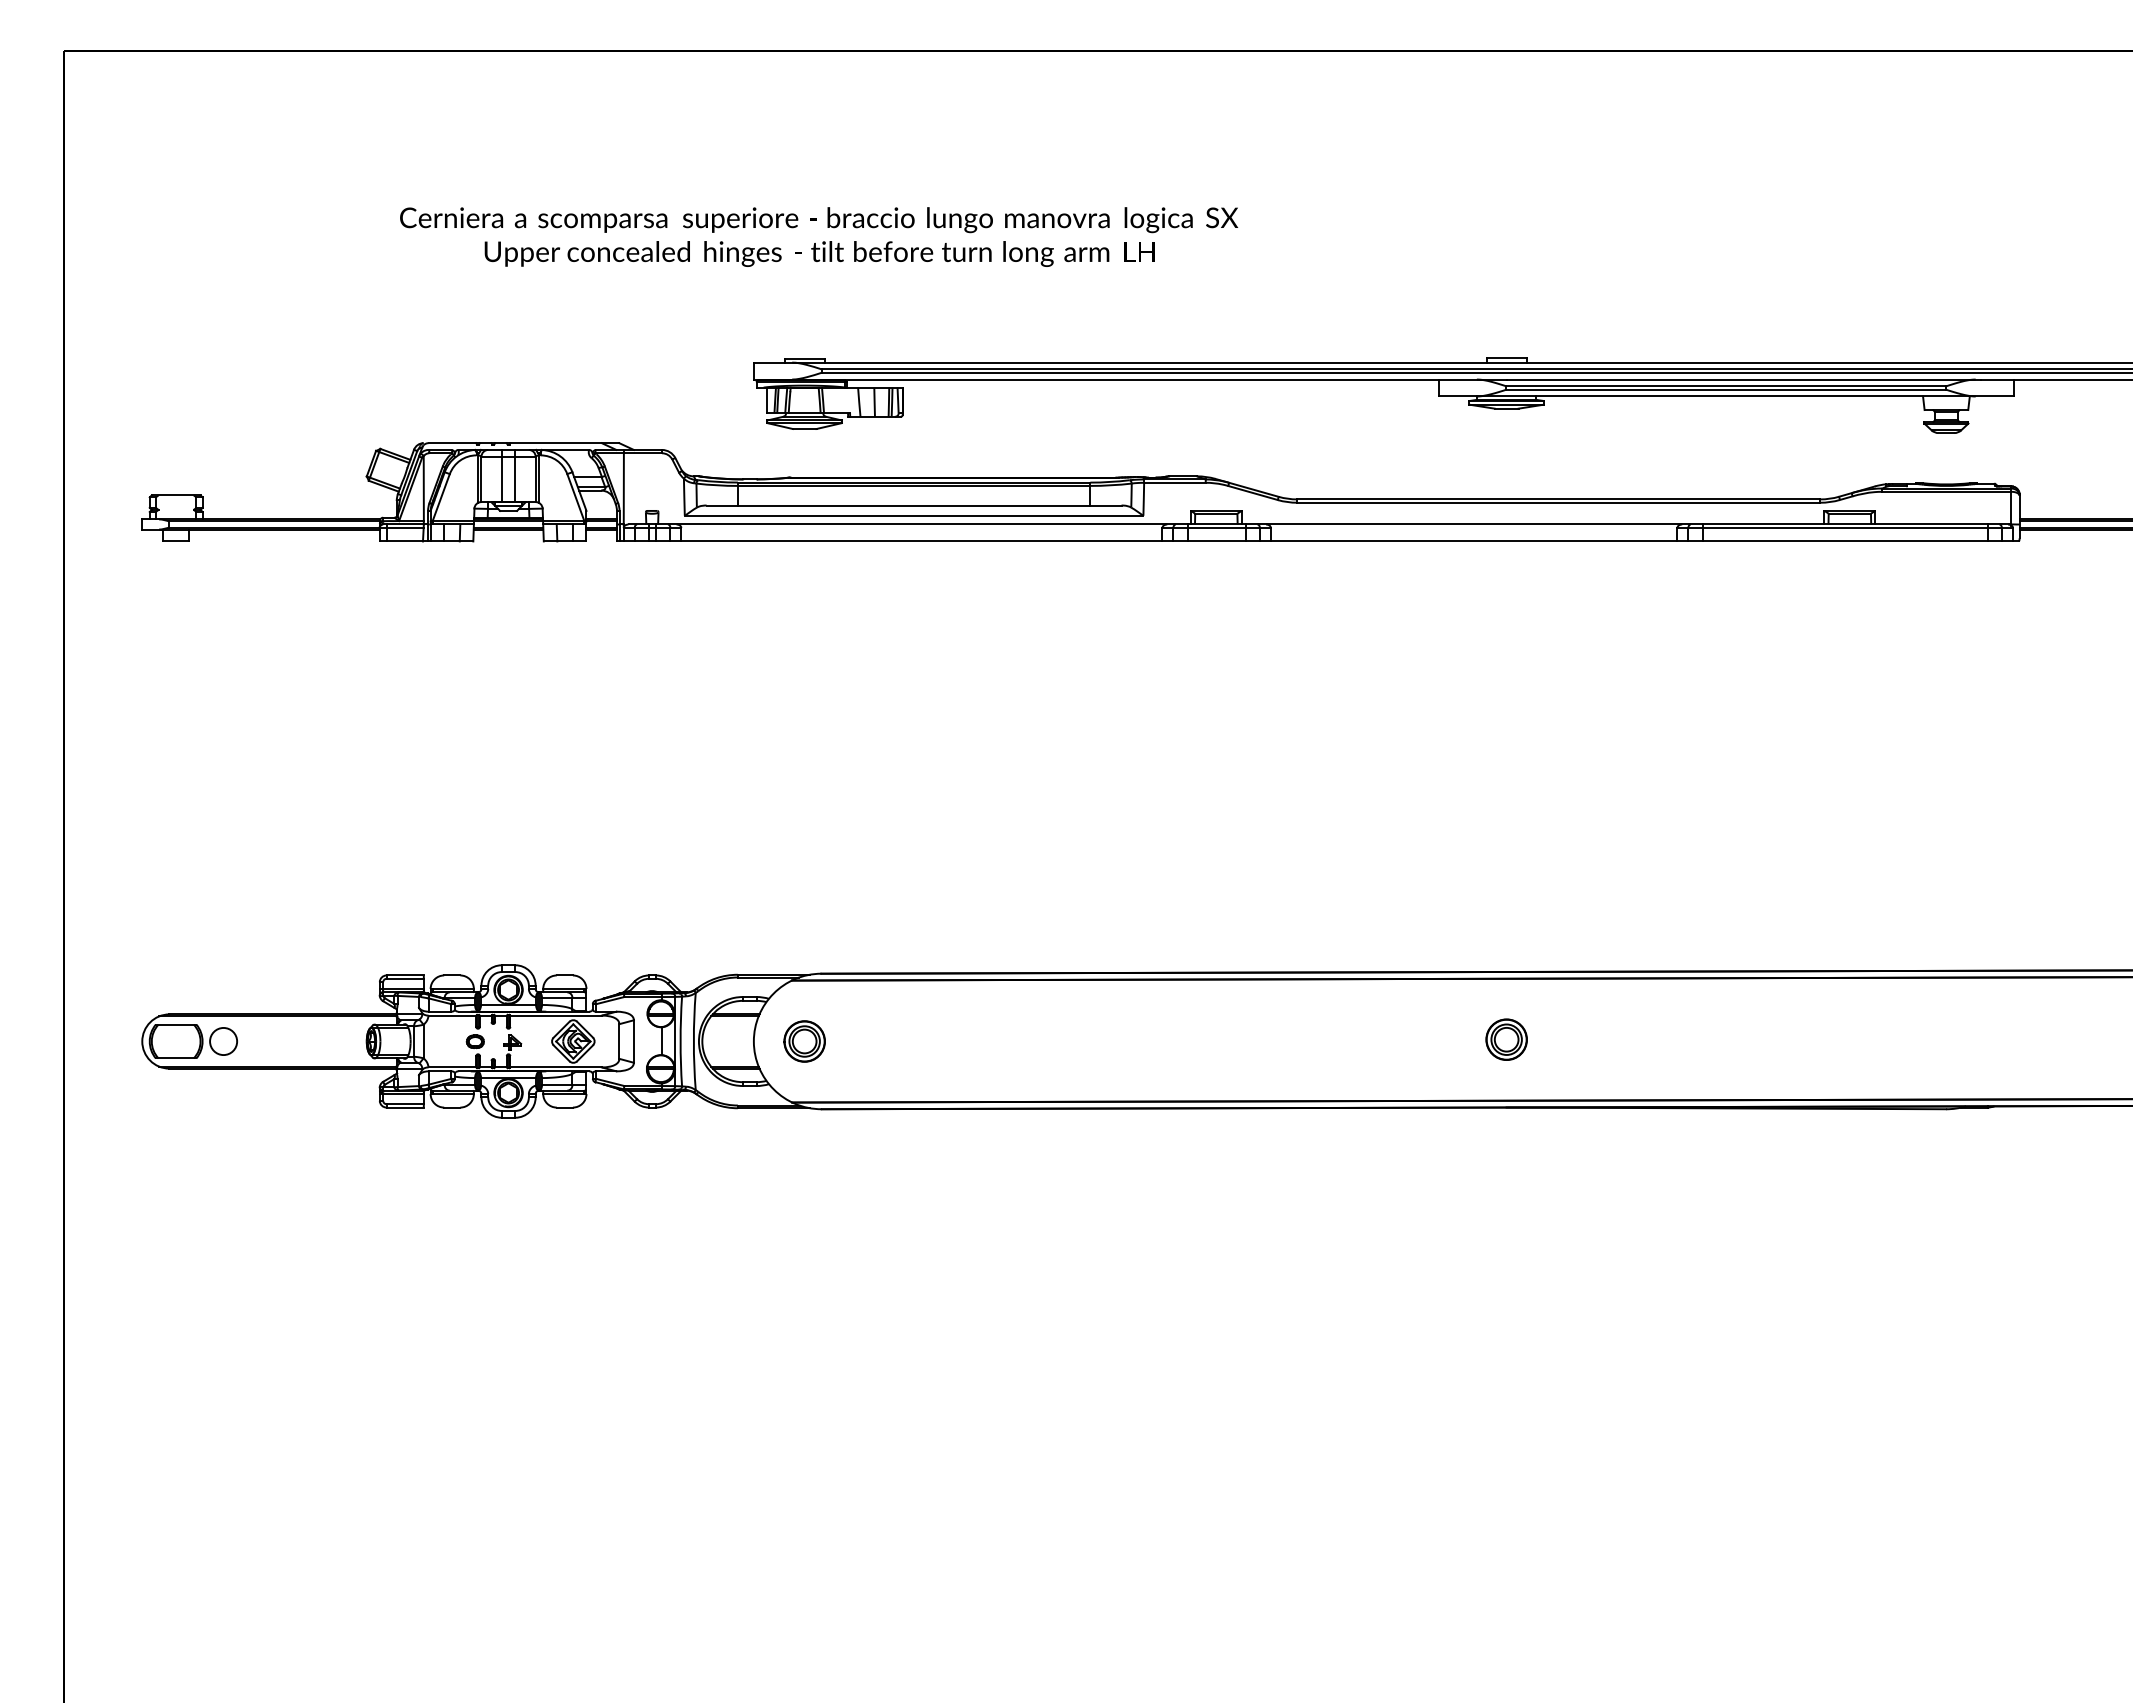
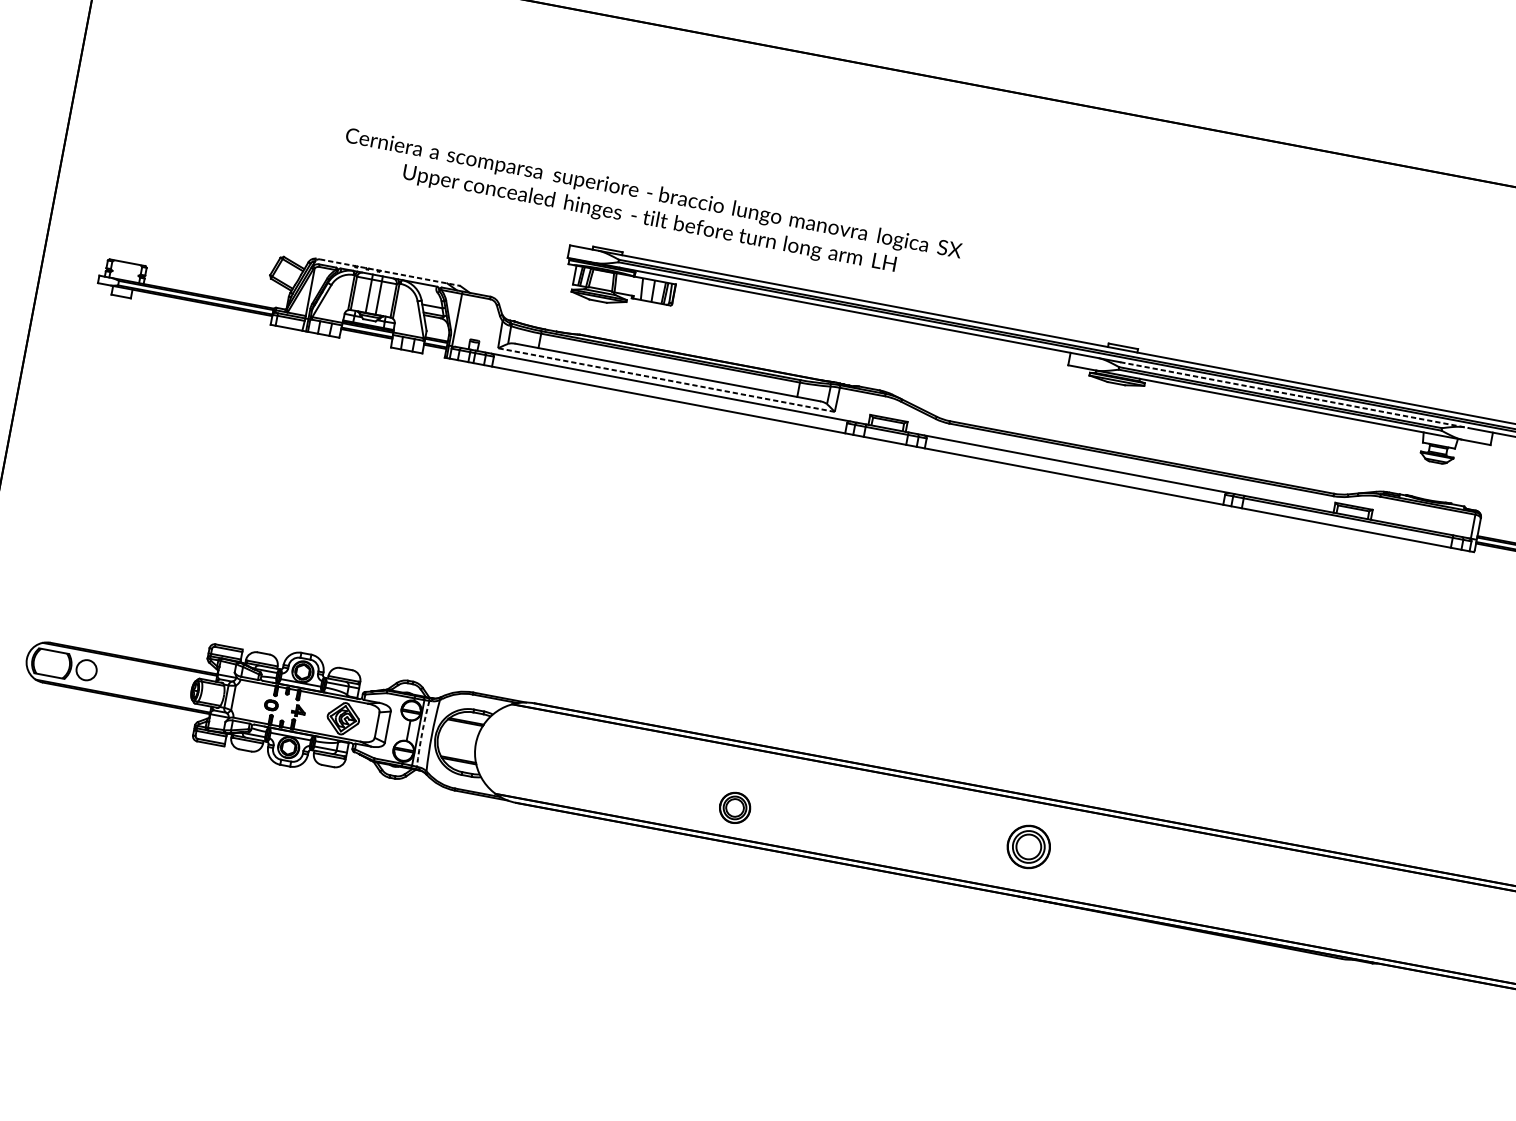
text: (819, 236) -> (651, 206), moved
line: (1744, 379) -> (1294, 395), solid -> dashed
line: (524, 443) -> (390, 272), solid -> dashed
line: (913, 515) -> (666, 379), solid -> dashed
part: (1506, 1039) -> (1028, 846), size x1.4
arc: (680, 1041) -> (422, 733), solid -> dashed
part: (804, 1041) -> (734, 807), moved

